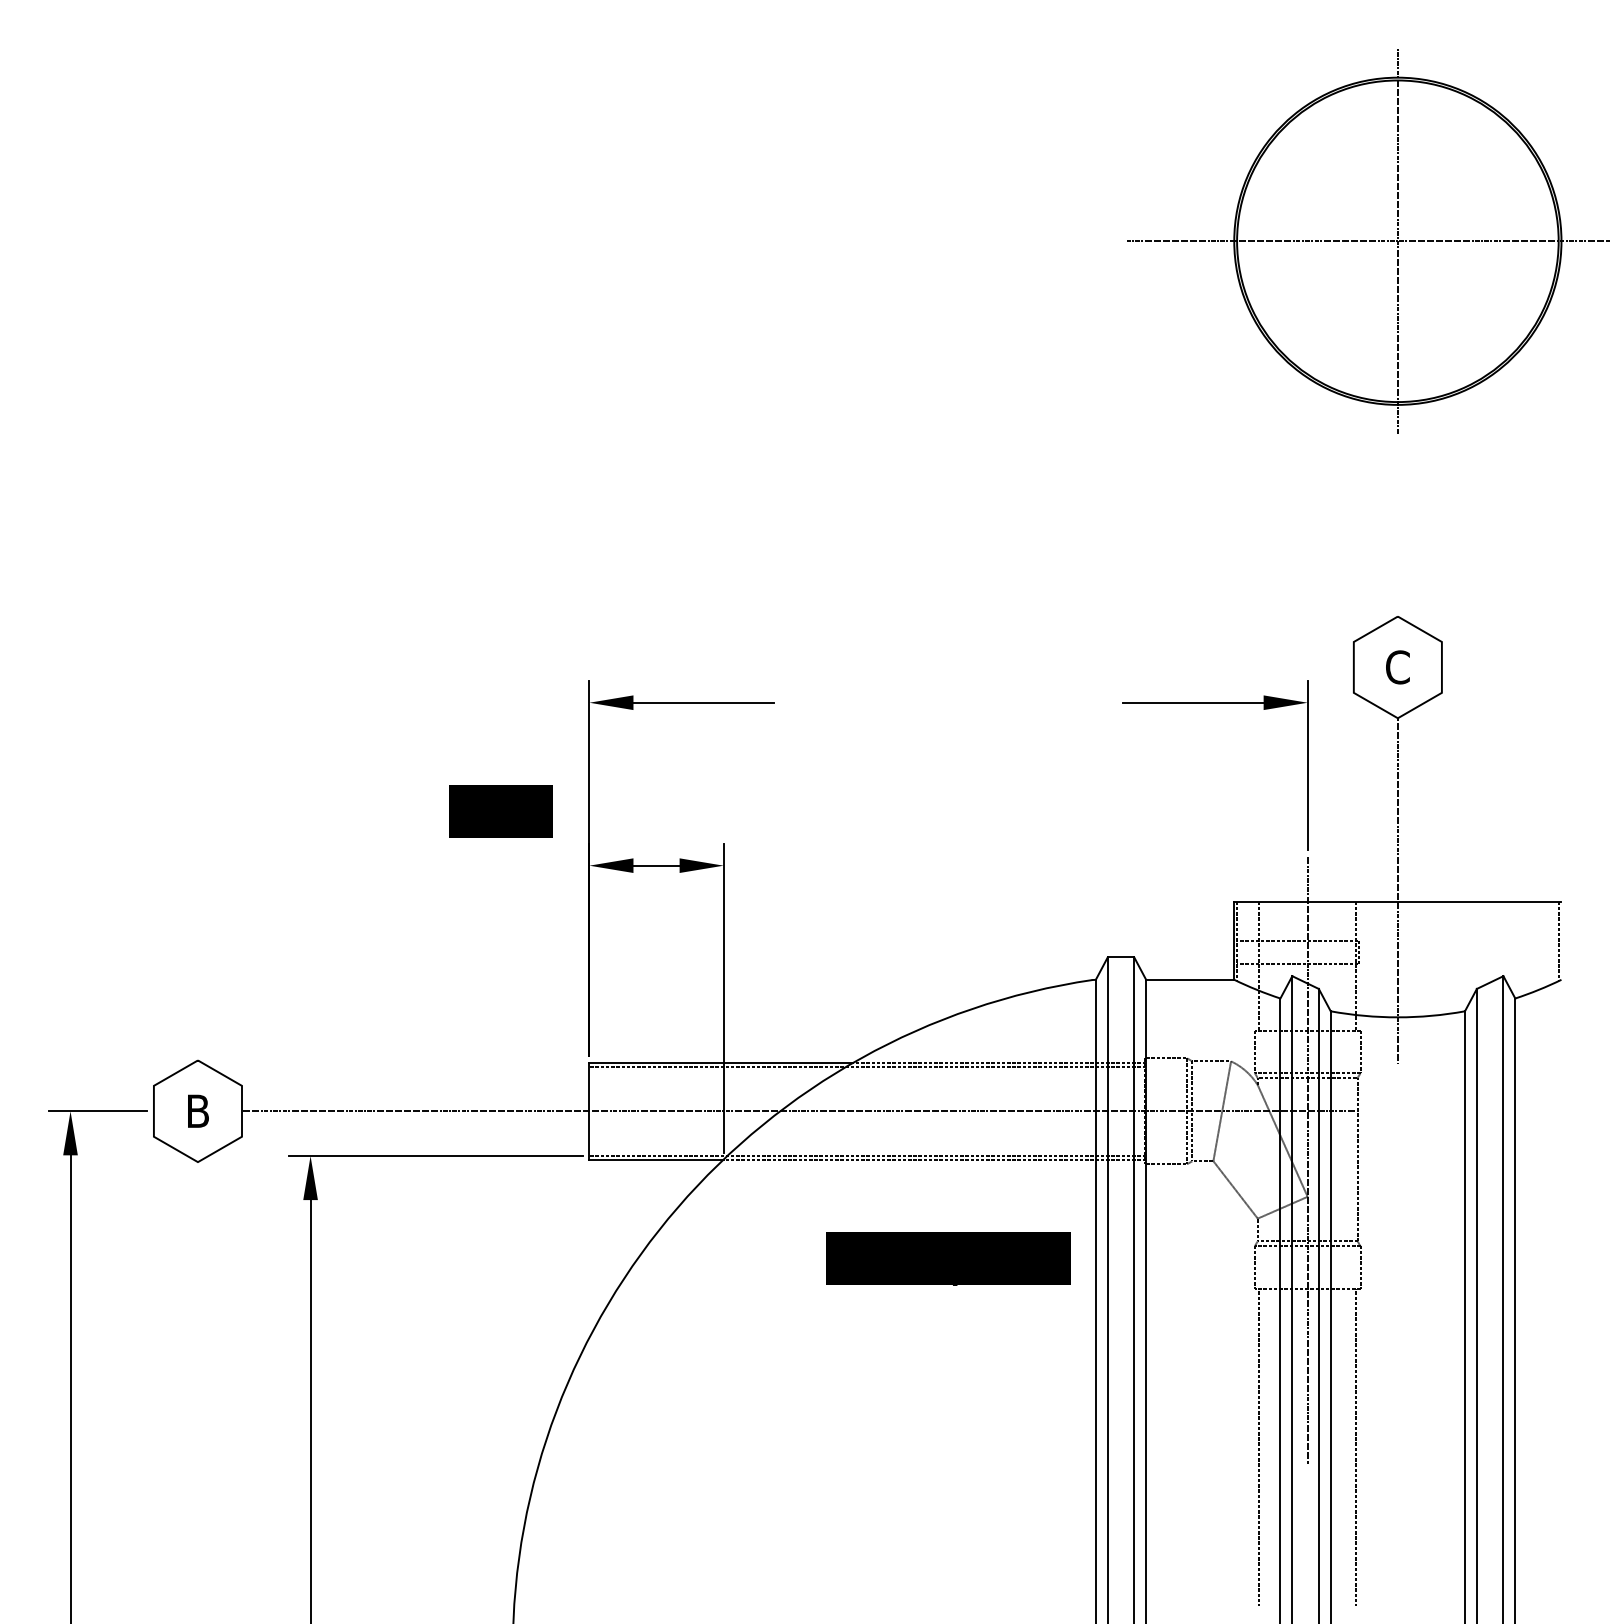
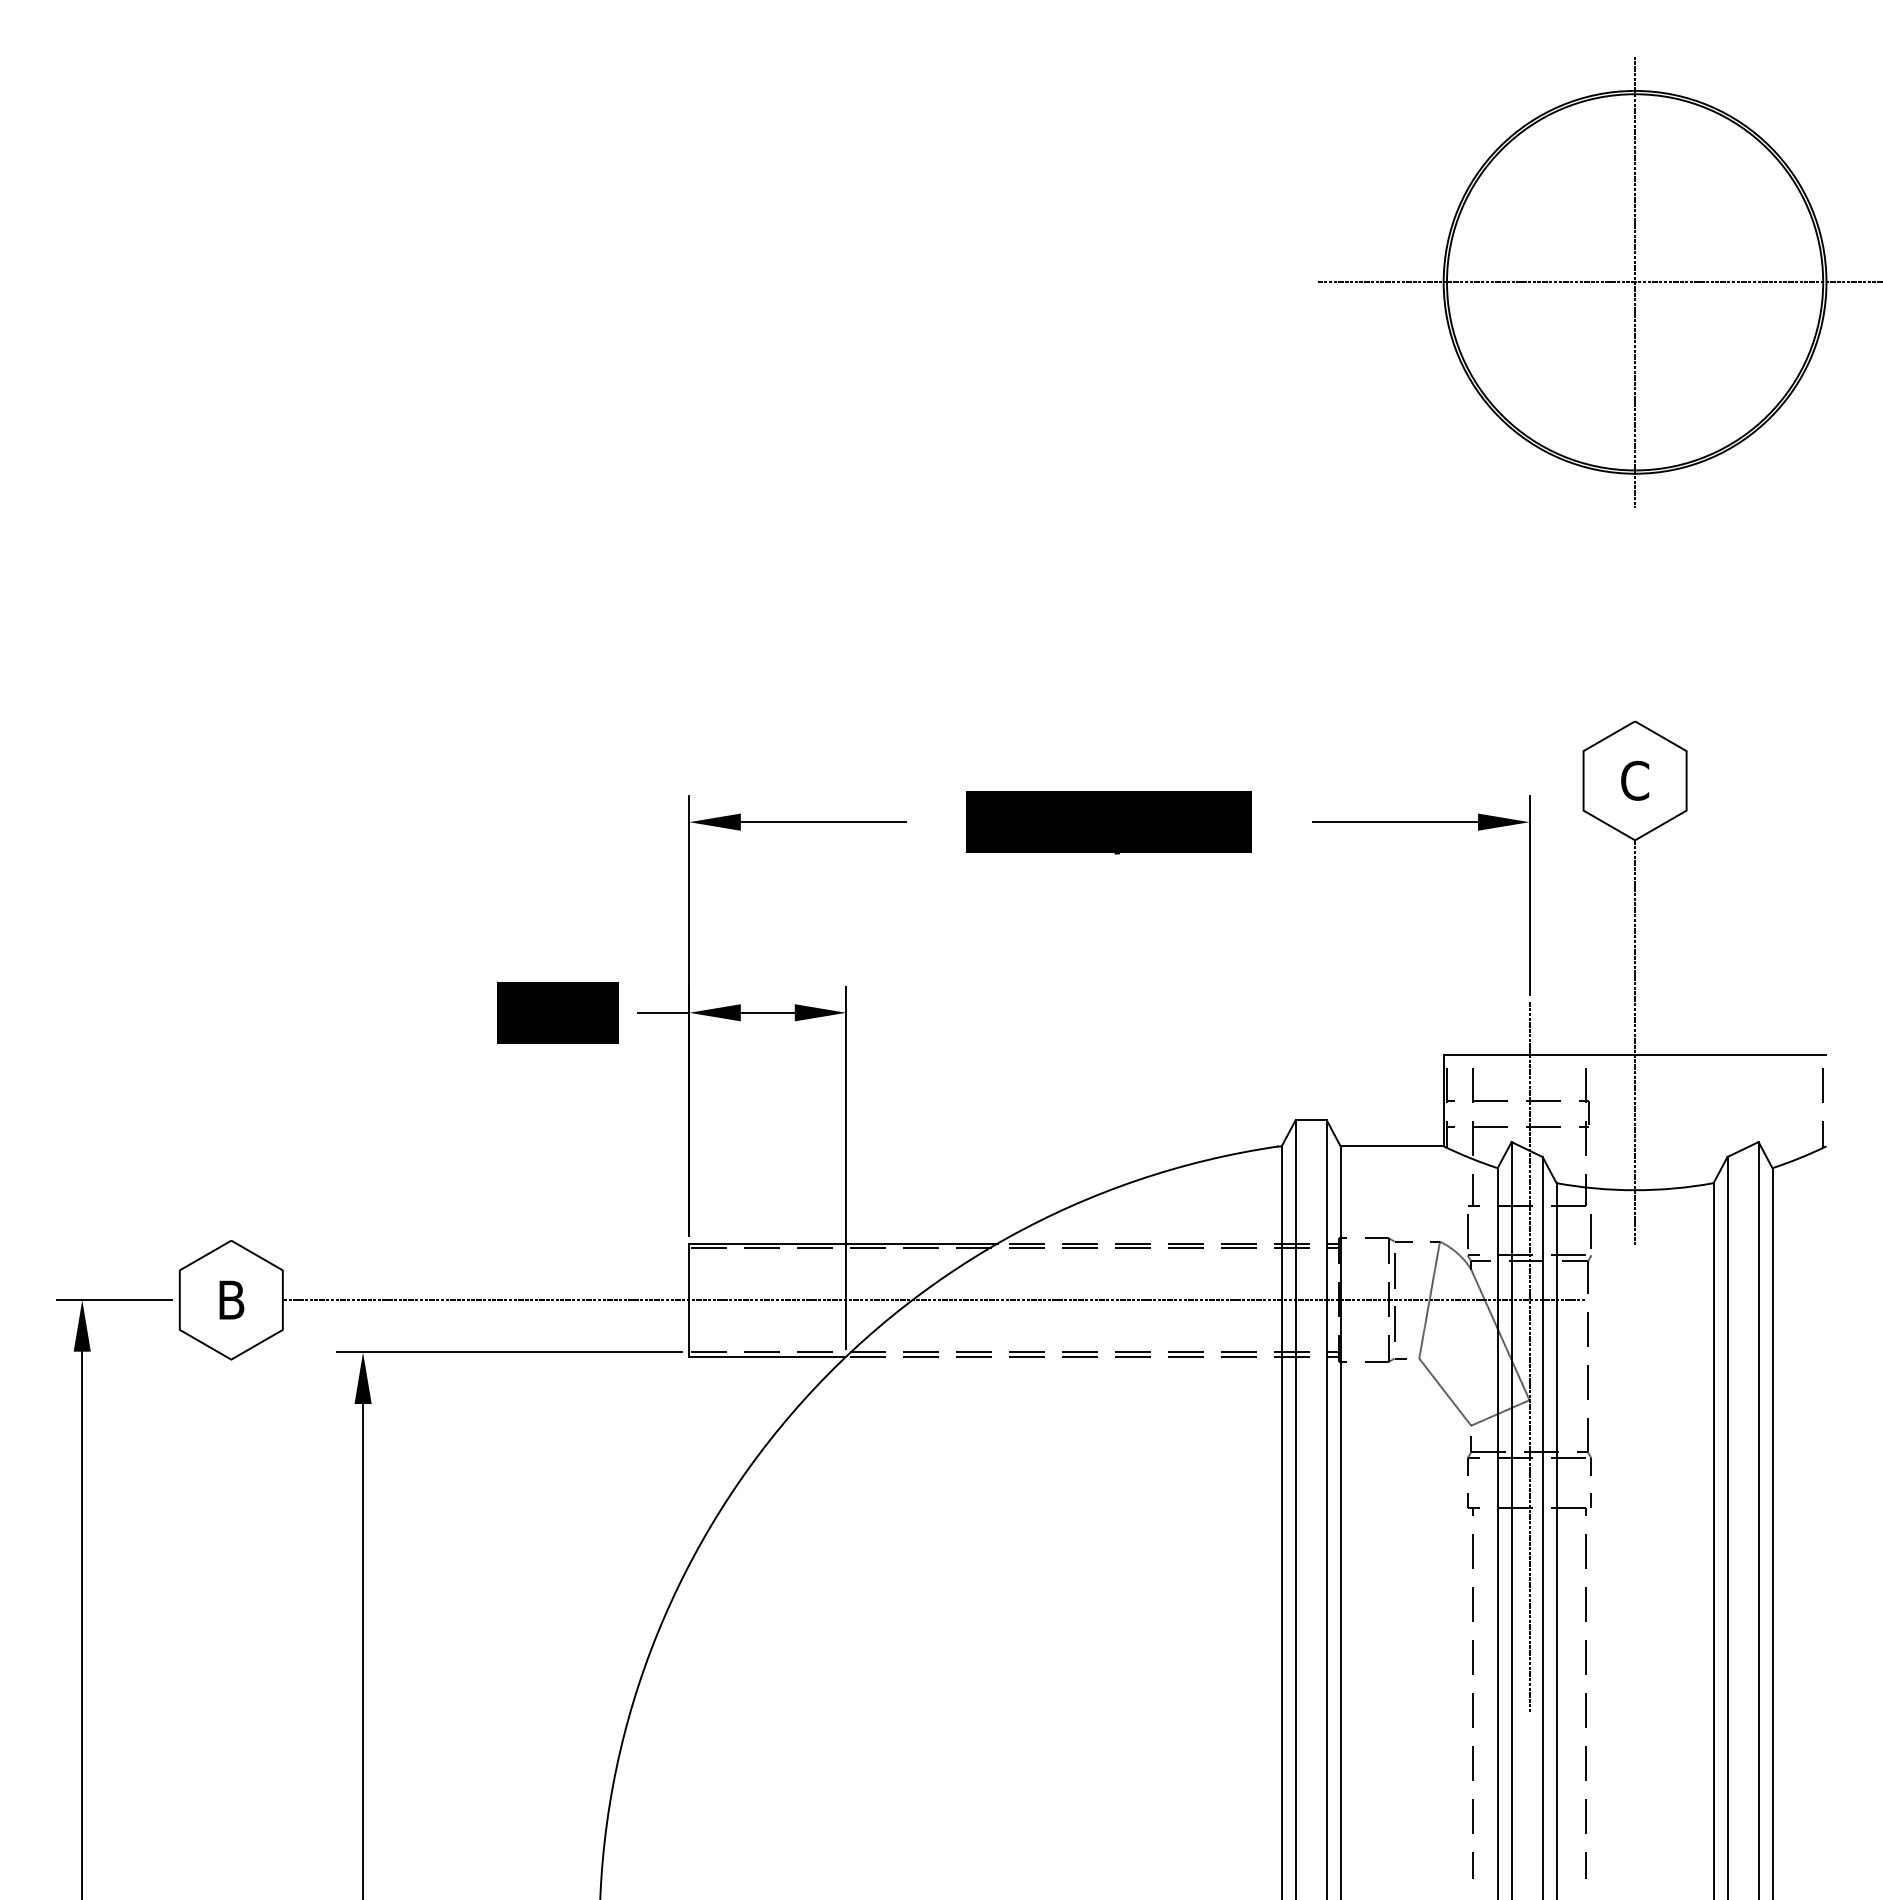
text: (500, 811) -> (557, 1012), moved
line: (567, 865) -> (663, 1012), added
text: (947, 1258) -> (1108, 822), moved

